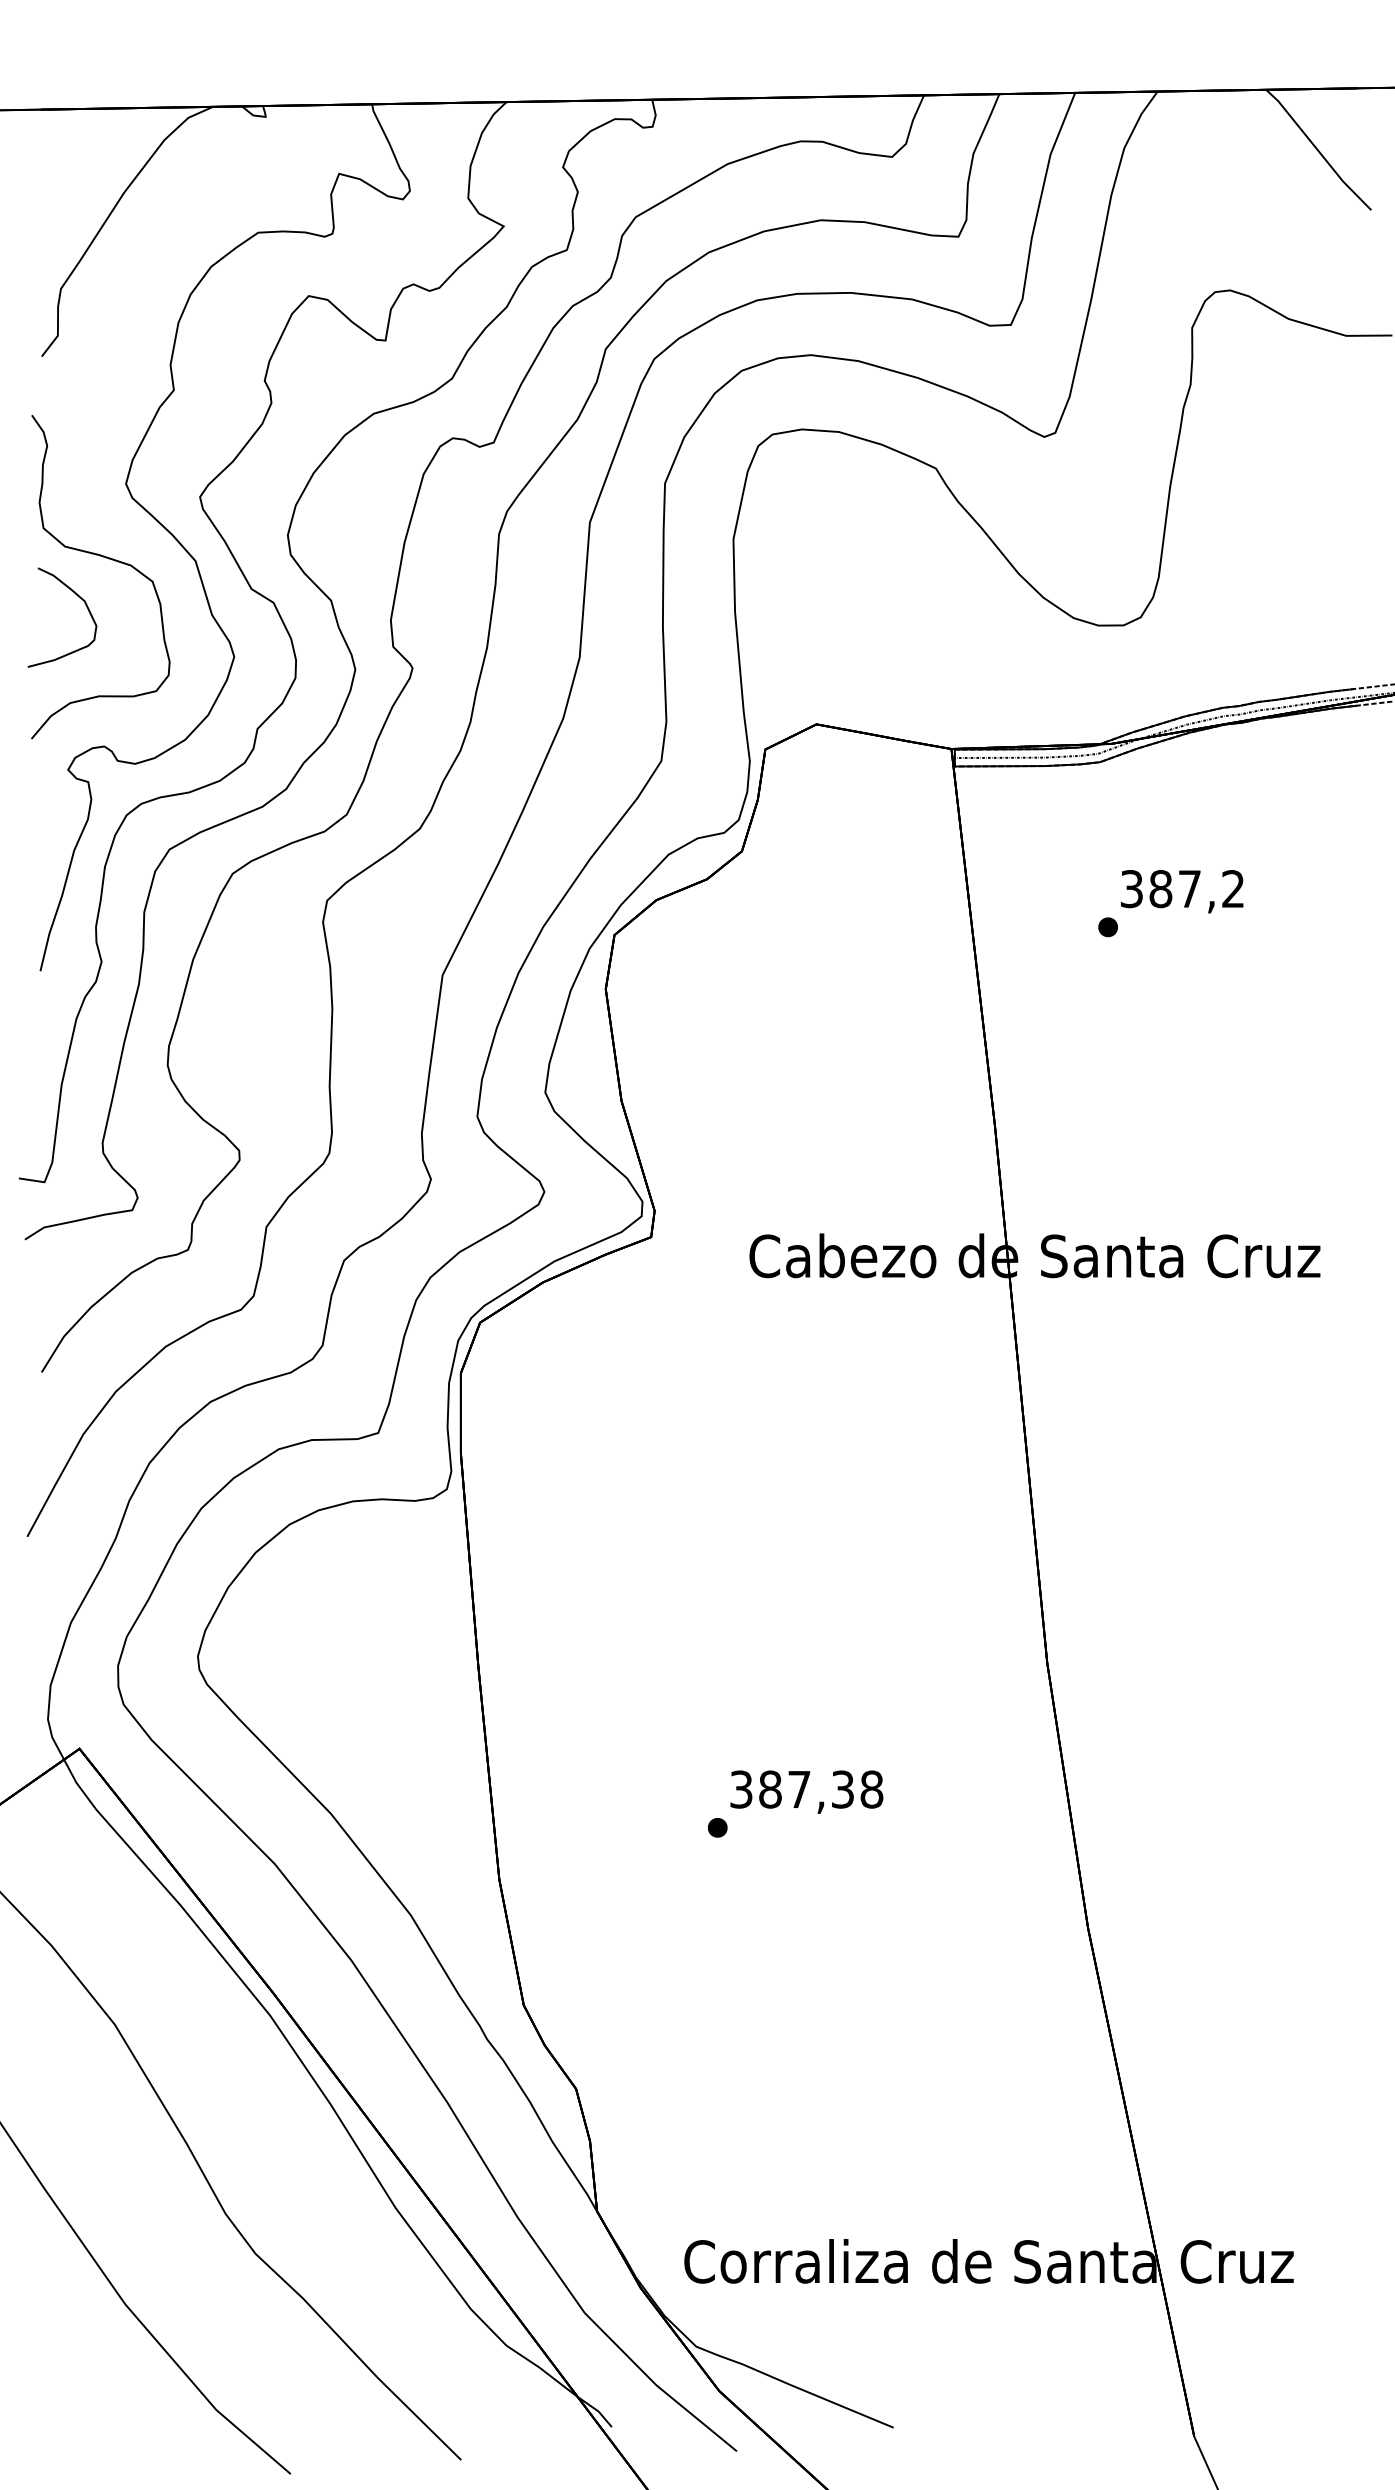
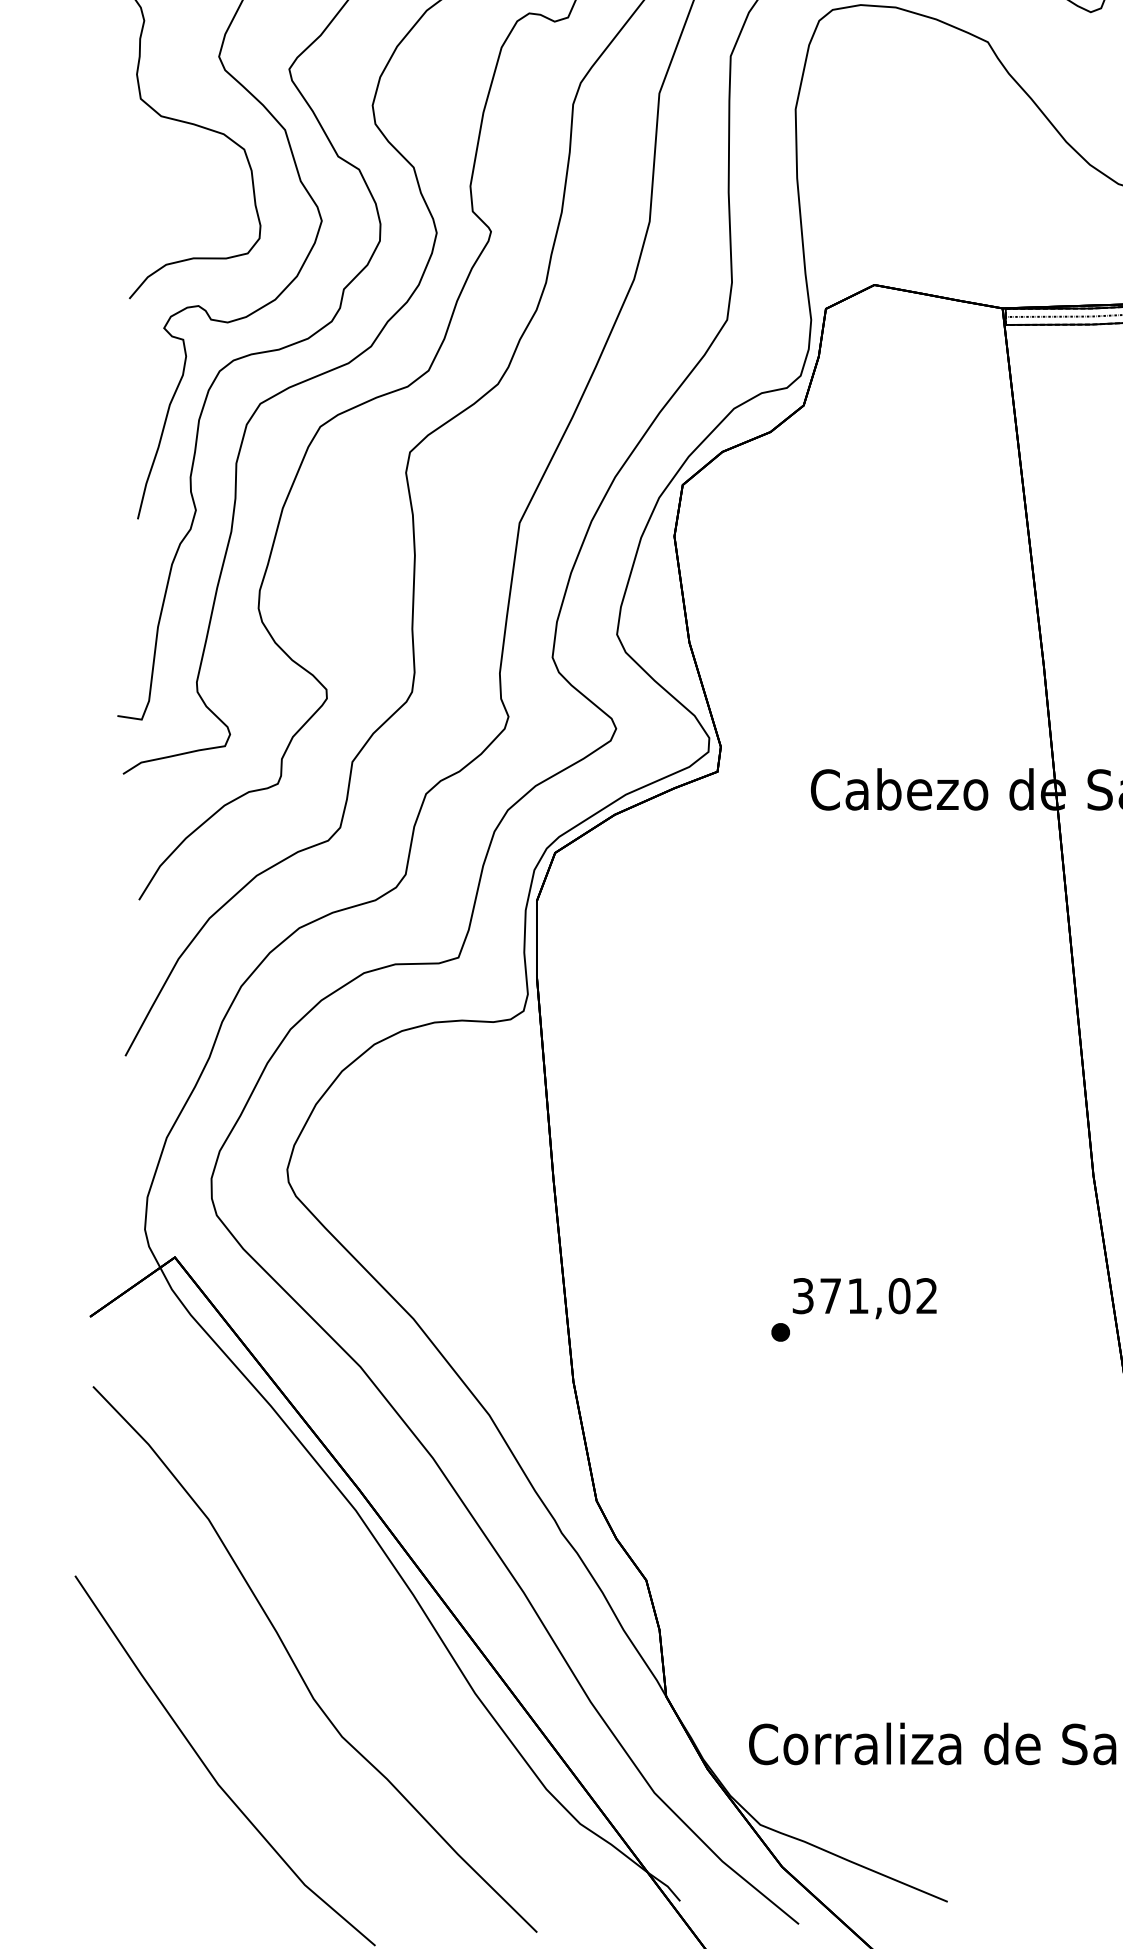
curve: (78, 597) -> (173, 164), removed
text: (821, 1789) -> (879, 1296), 387,38 -> 371,02

